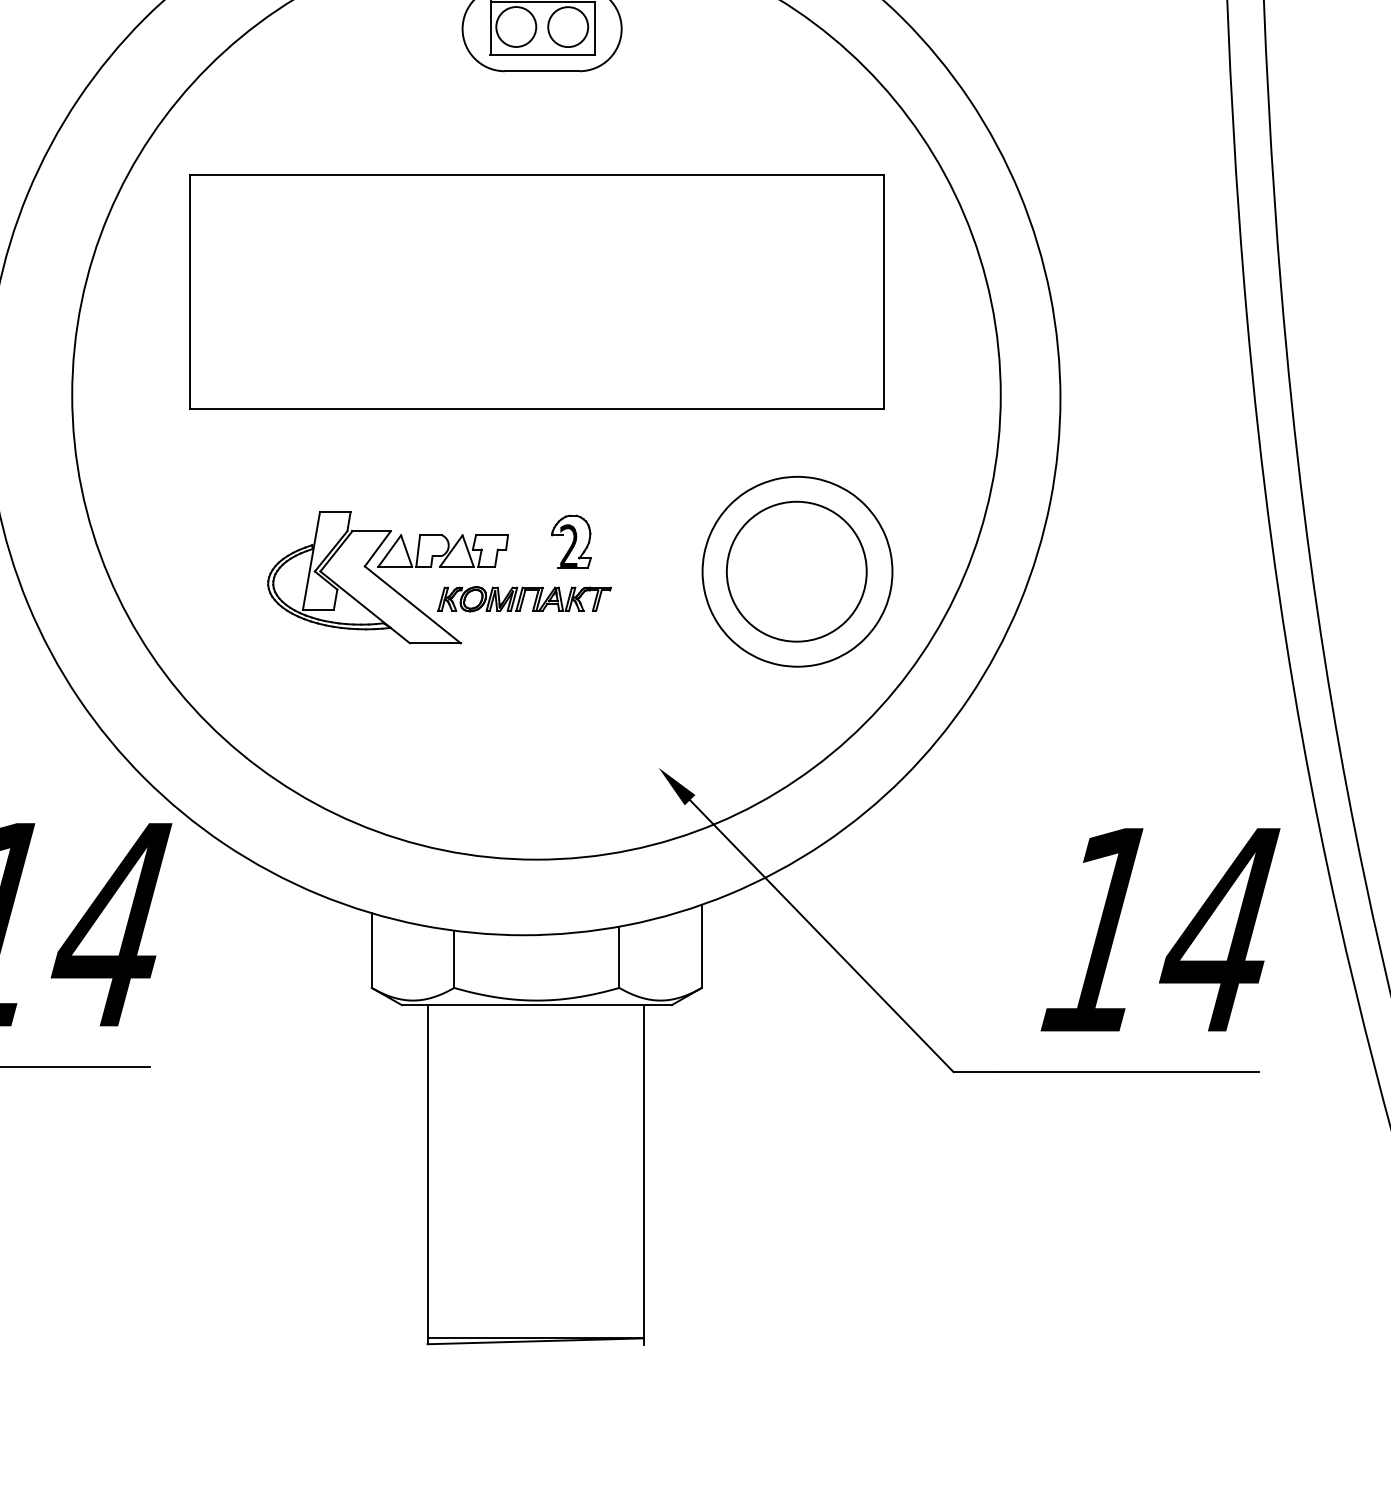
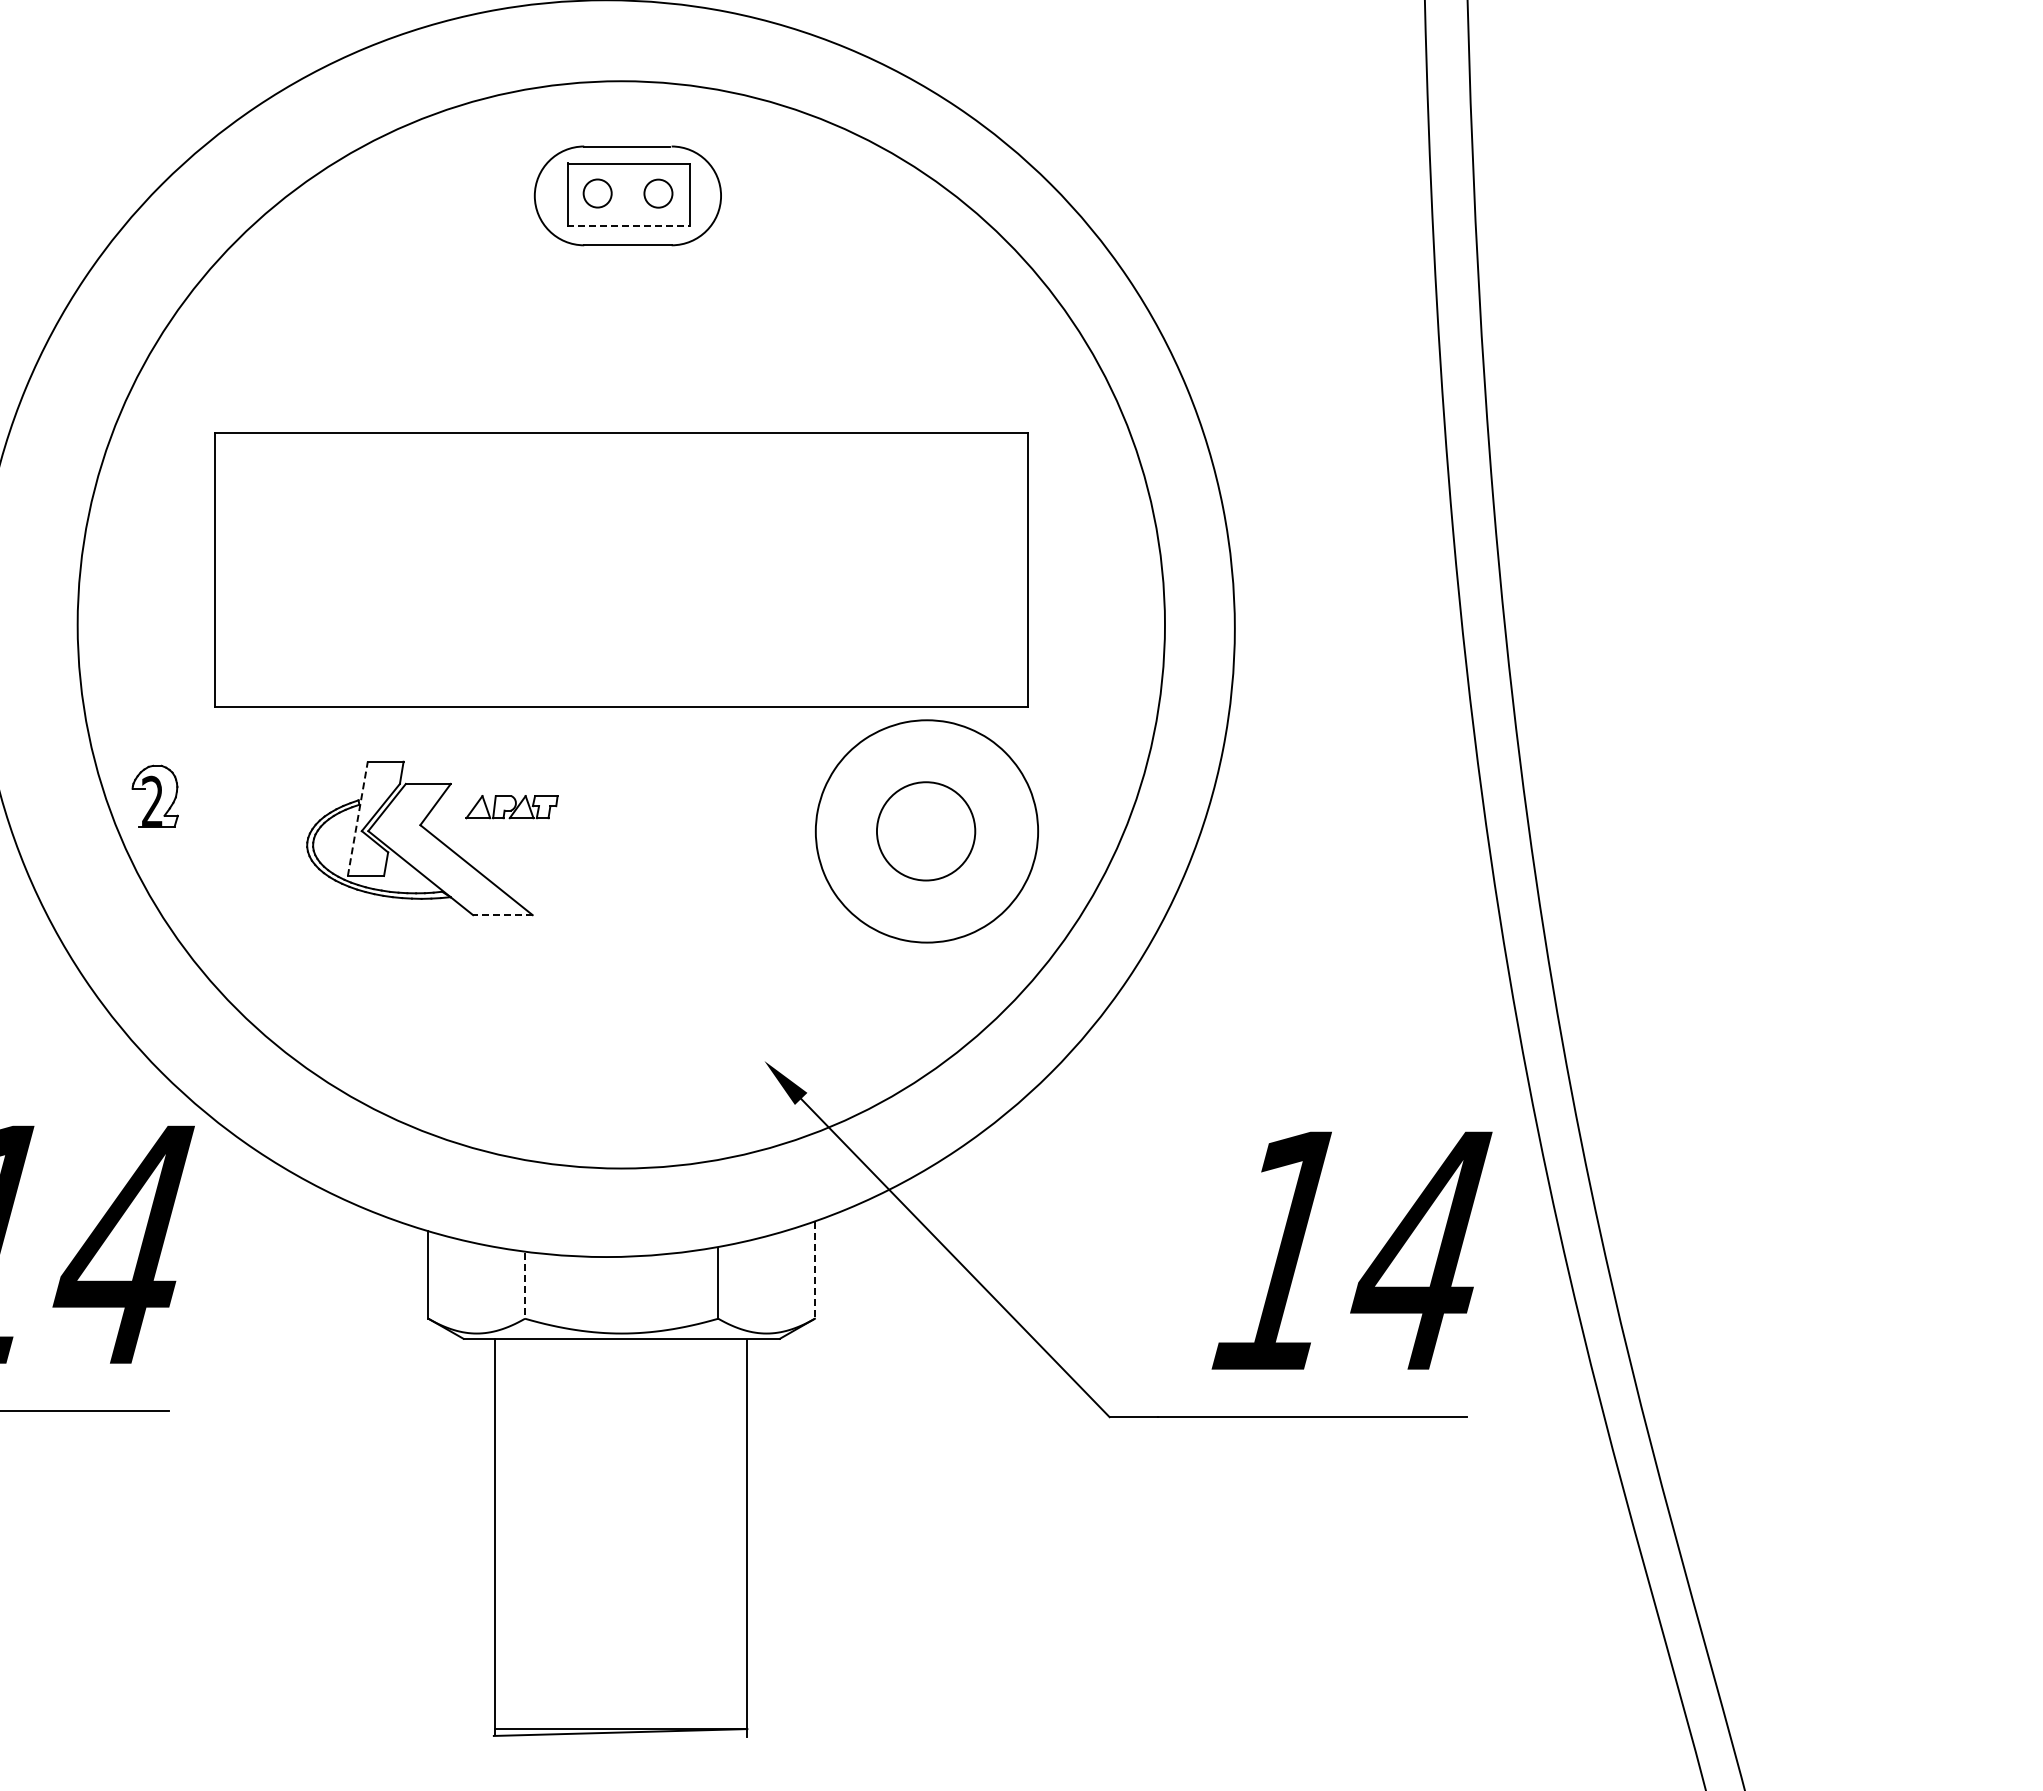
circle: (516, 26) -> (597, 193), size x0.6
circle: (568, 26) -> (658, 193), size x0.6
line: (542, 55) -> (628, 226), solid -> dashed
part: (536, 291) -> (621, 569), moved
part: (570, 541) -> (154, 795), moved
part: (442, 550) -> (511, 806), size x0.6
line: (311, 560) -> (357, 818), solid -> dashed
circle: (797, 571) -> (926, 831), size x0.6
part: (524, 599) -> (607, 863), removed
line: (435, 643) -> (502, 915), solid -> dashed
line: (701, 946) -> (814, 1270), solid -> dashed
line: (454, 960) -> (525, 1286), solid -> dashed

